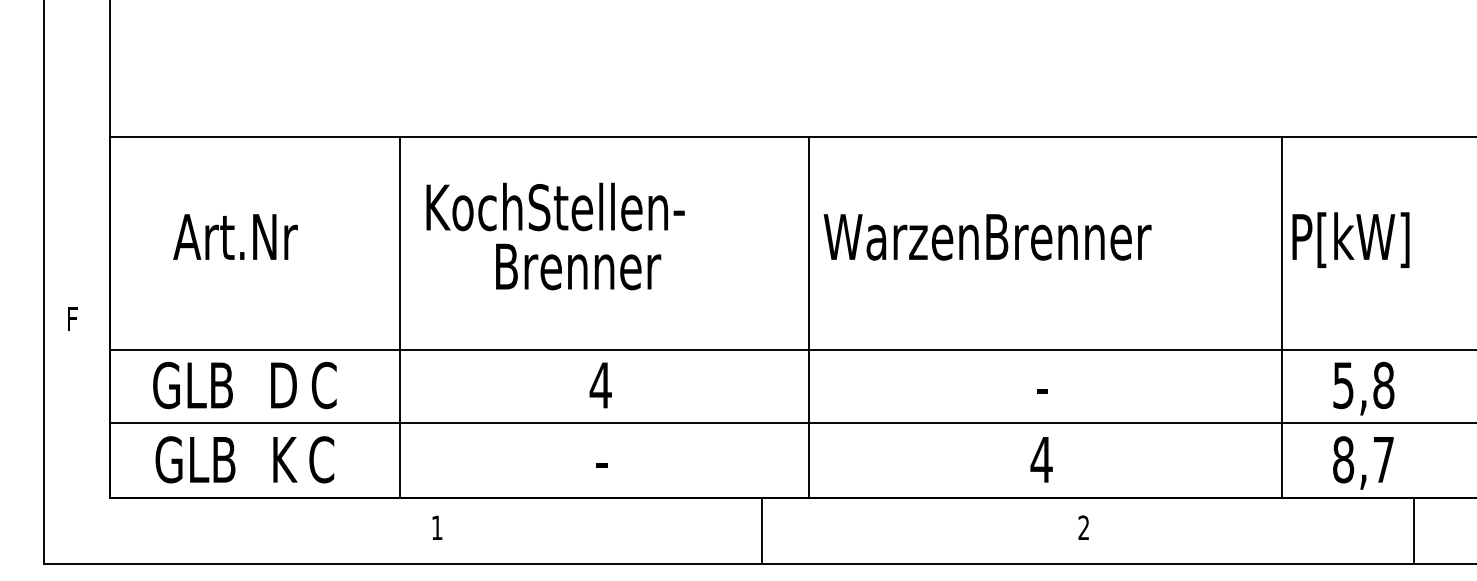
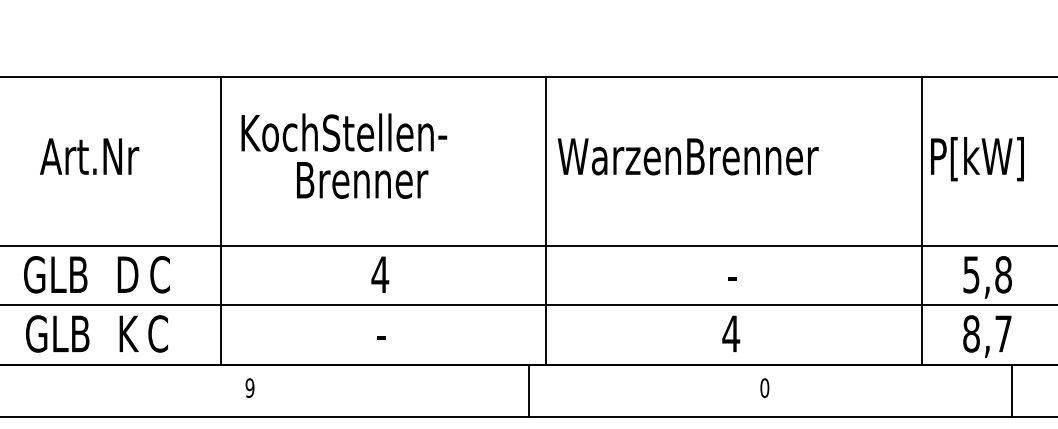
text: (436, 527) -> (249, 387), 1 -> 9
text: (1083, 527) -> (764, 387), 2 -> 0
line: (761, 530) -> (528, 390), moved
line: (1413, 530) -> (1012, 390), moved

